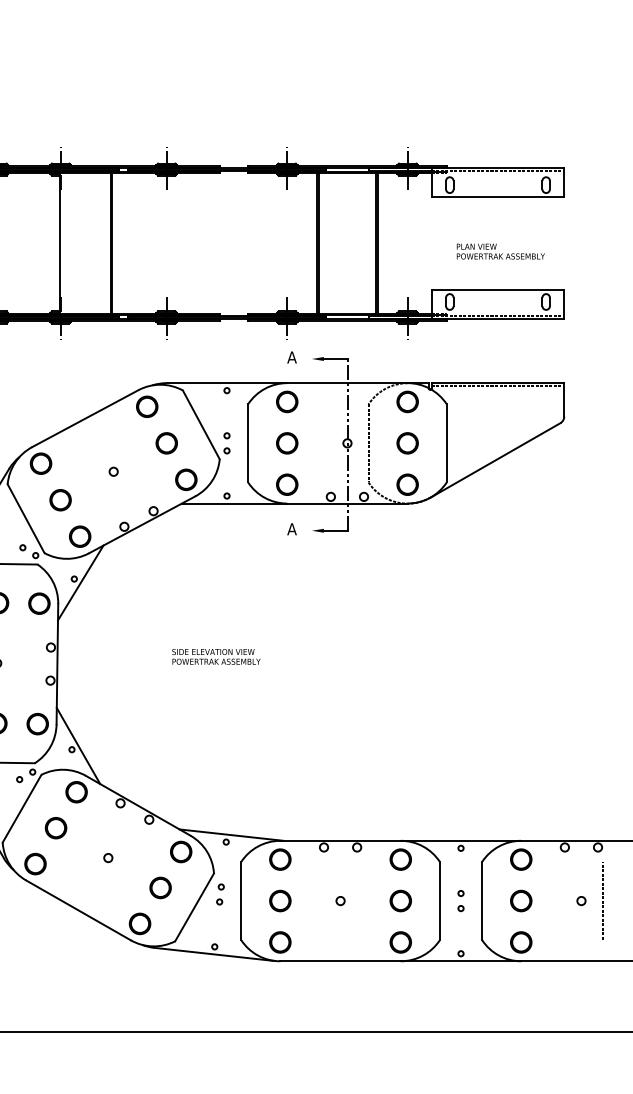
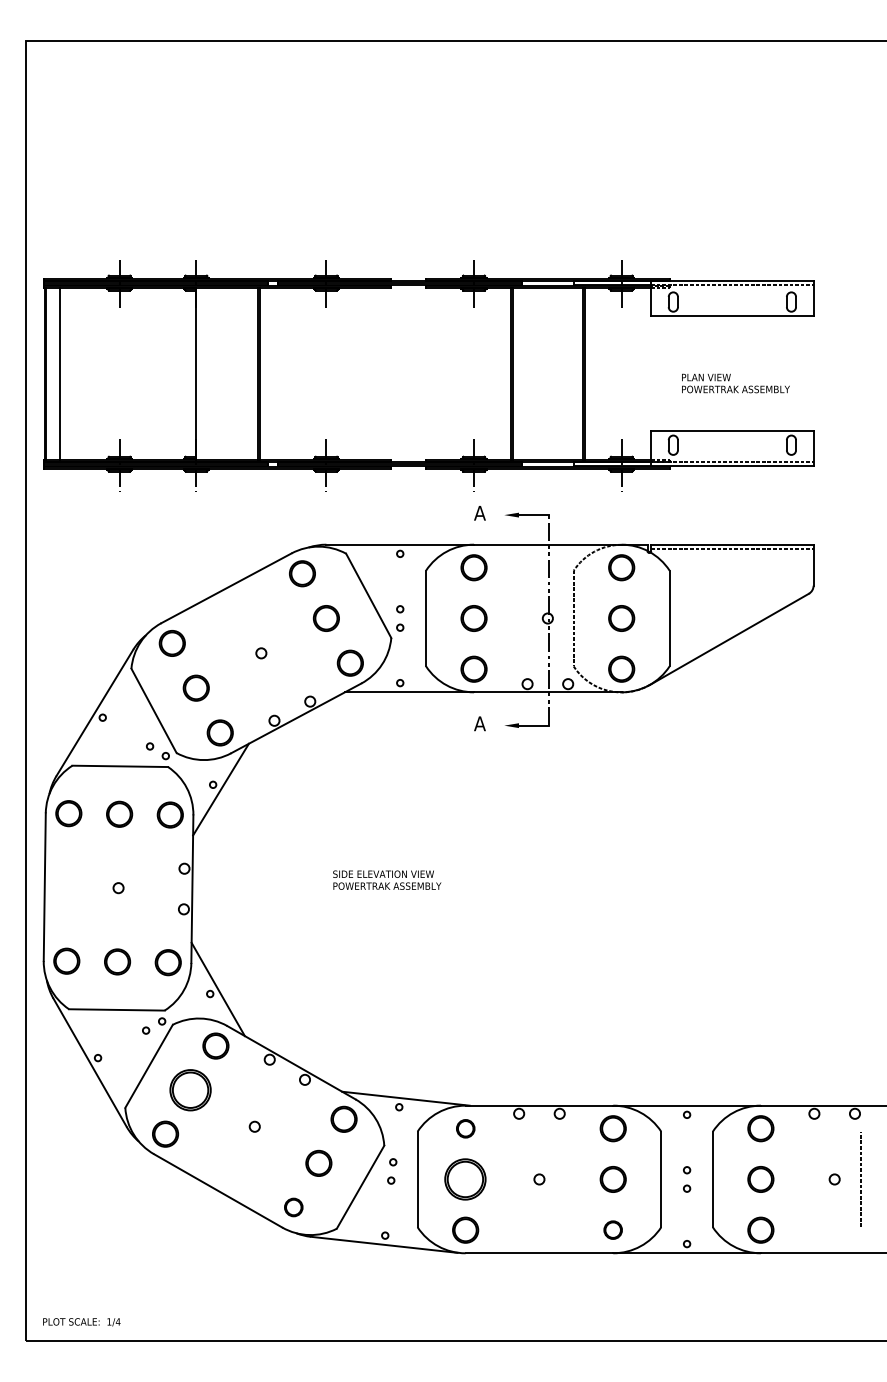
part: (55, 827) -> (190, 1089), size x1.6
part: (280, 859) -> (465, 1128), size x0.7
part: (280, 901) -> (465, 1179), size x1.6
part: (139, 923) -> (293, 1207), size x0.7
part: (400, 941) -> (612, 1229), size x0.7

